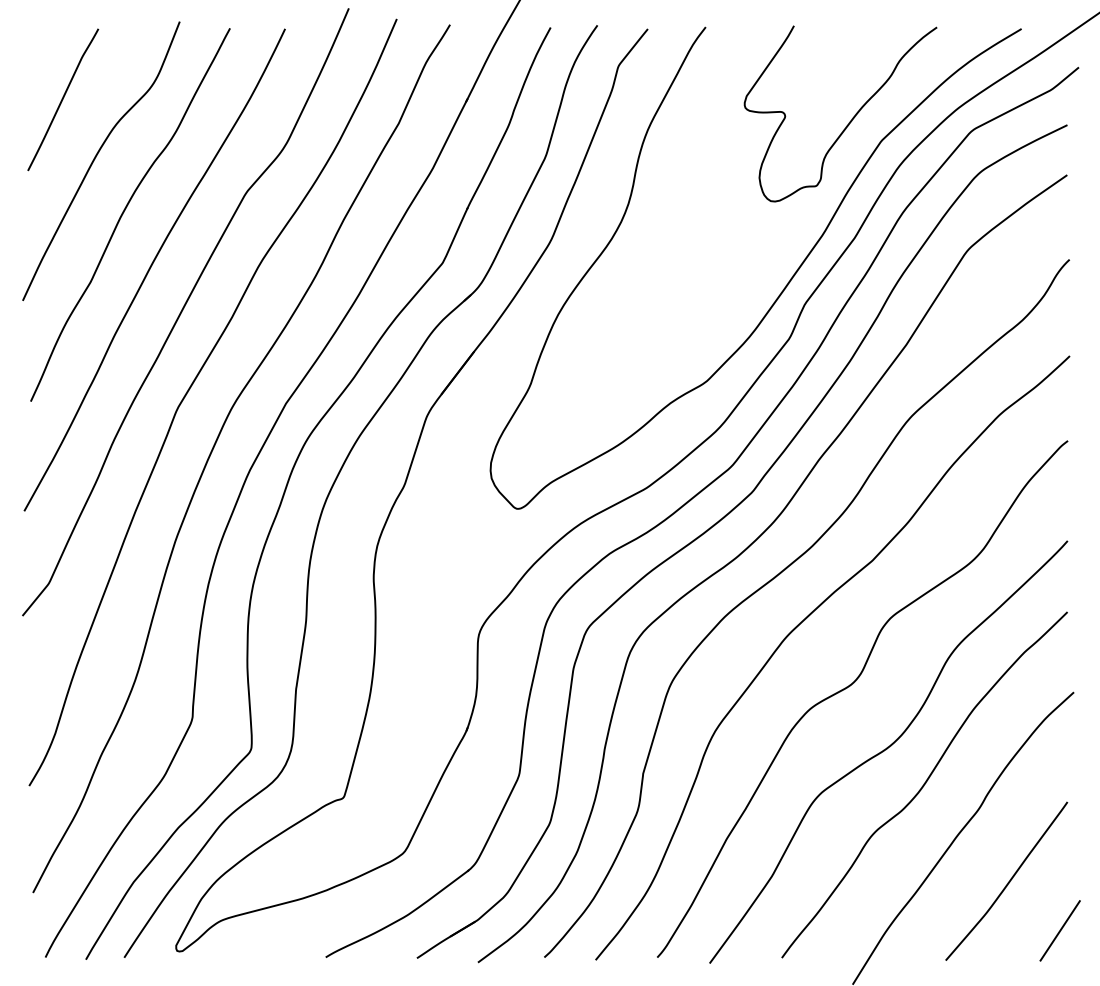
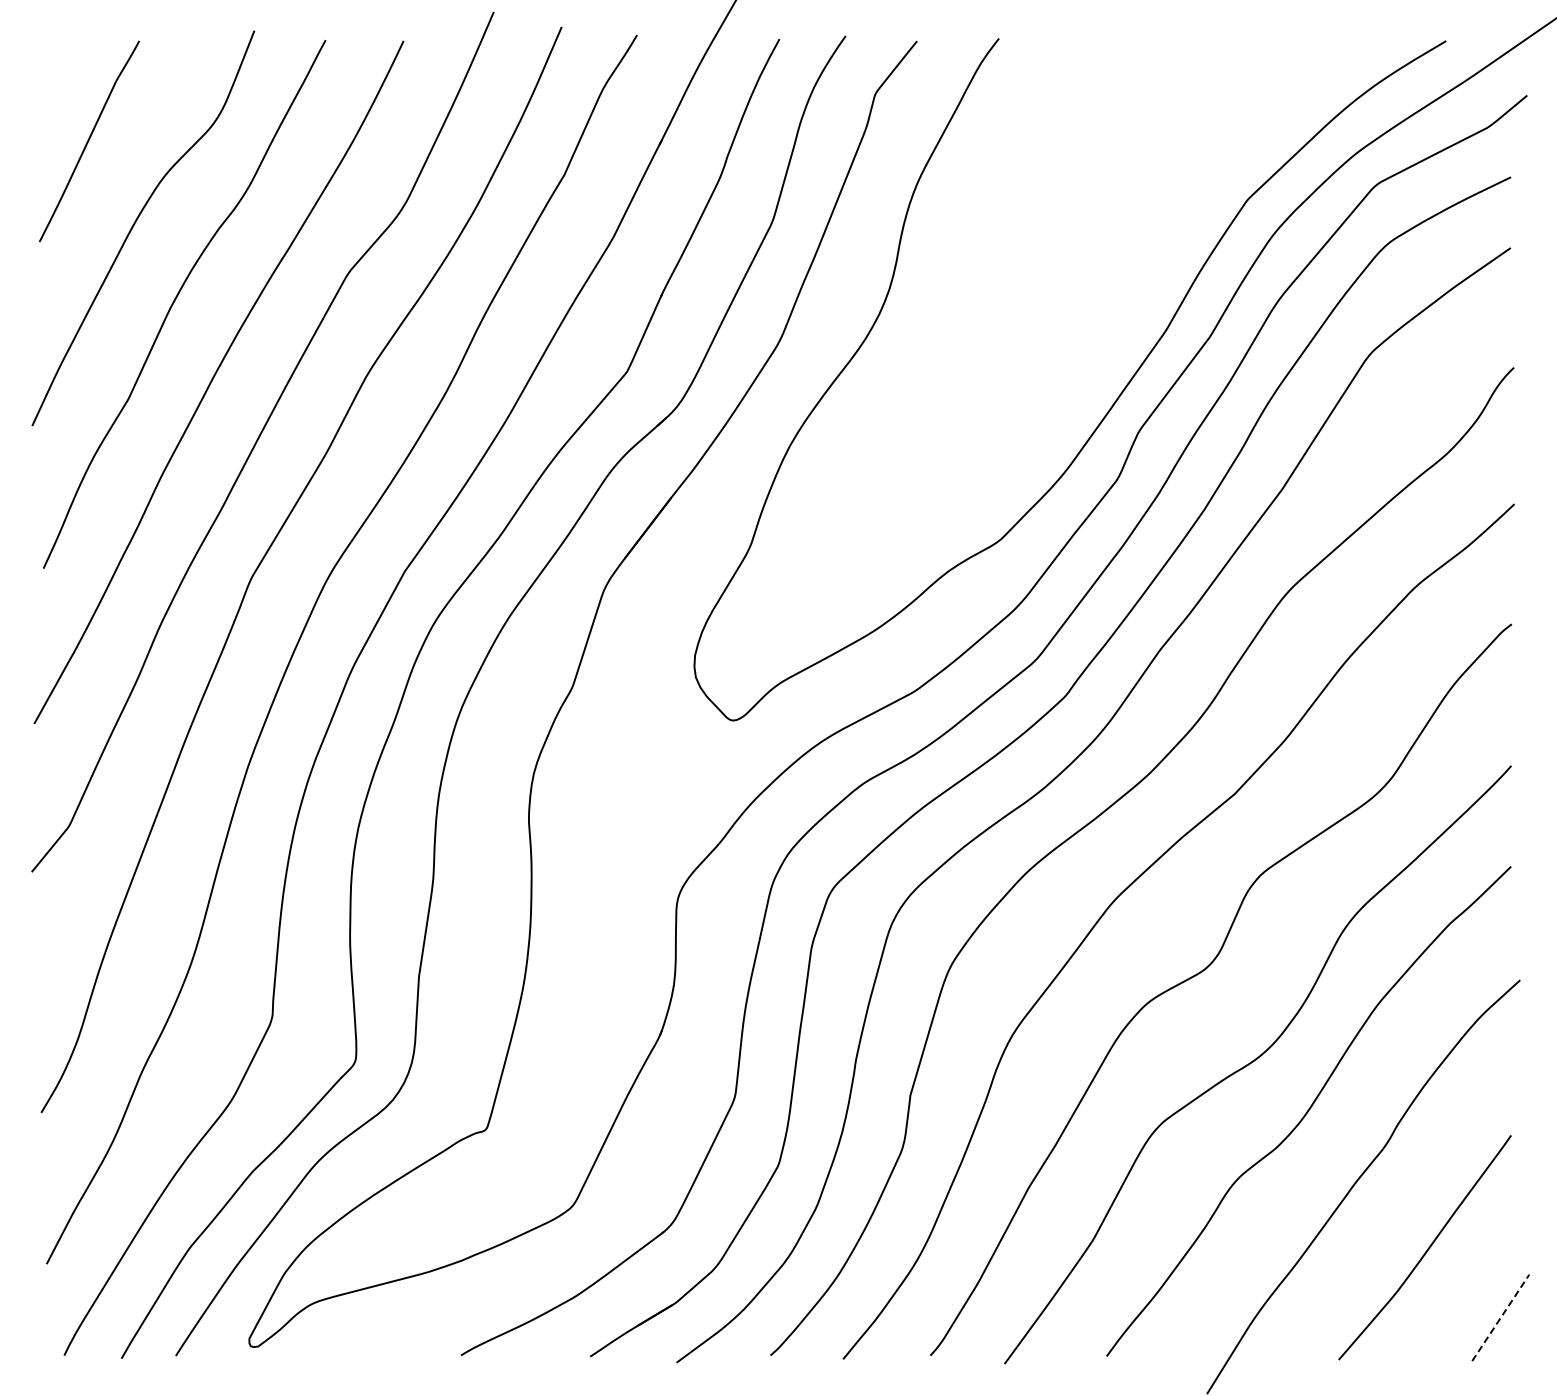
curve: (850, 121) -> (1203, 171), removed
line: (1060, 930) -> (1500, 1317), solid -> dashed

